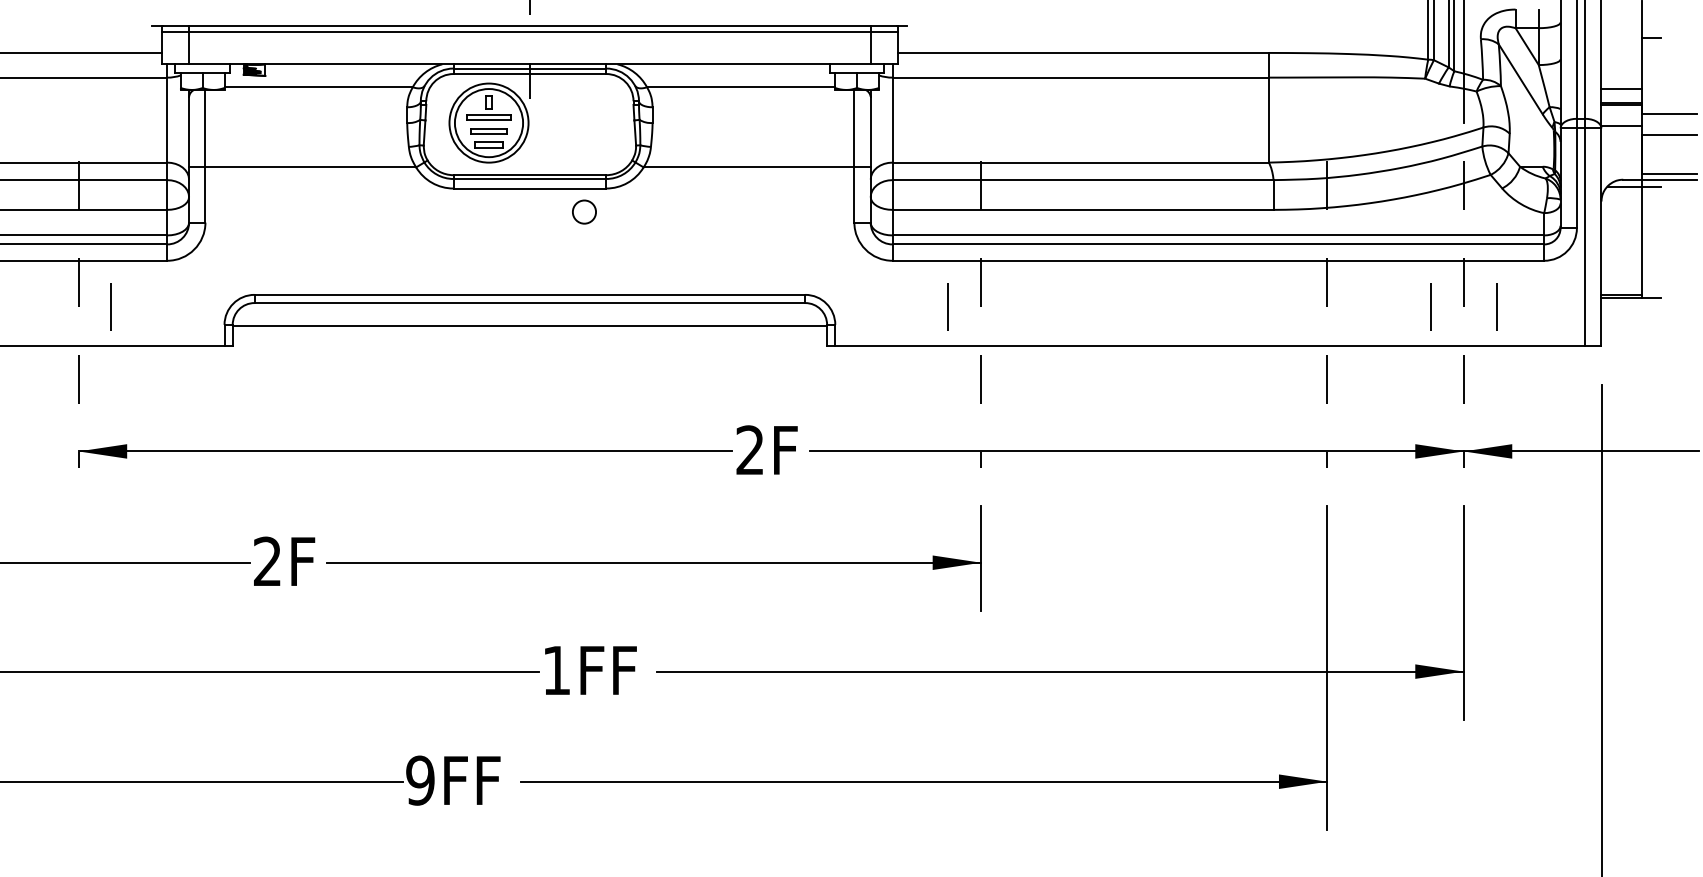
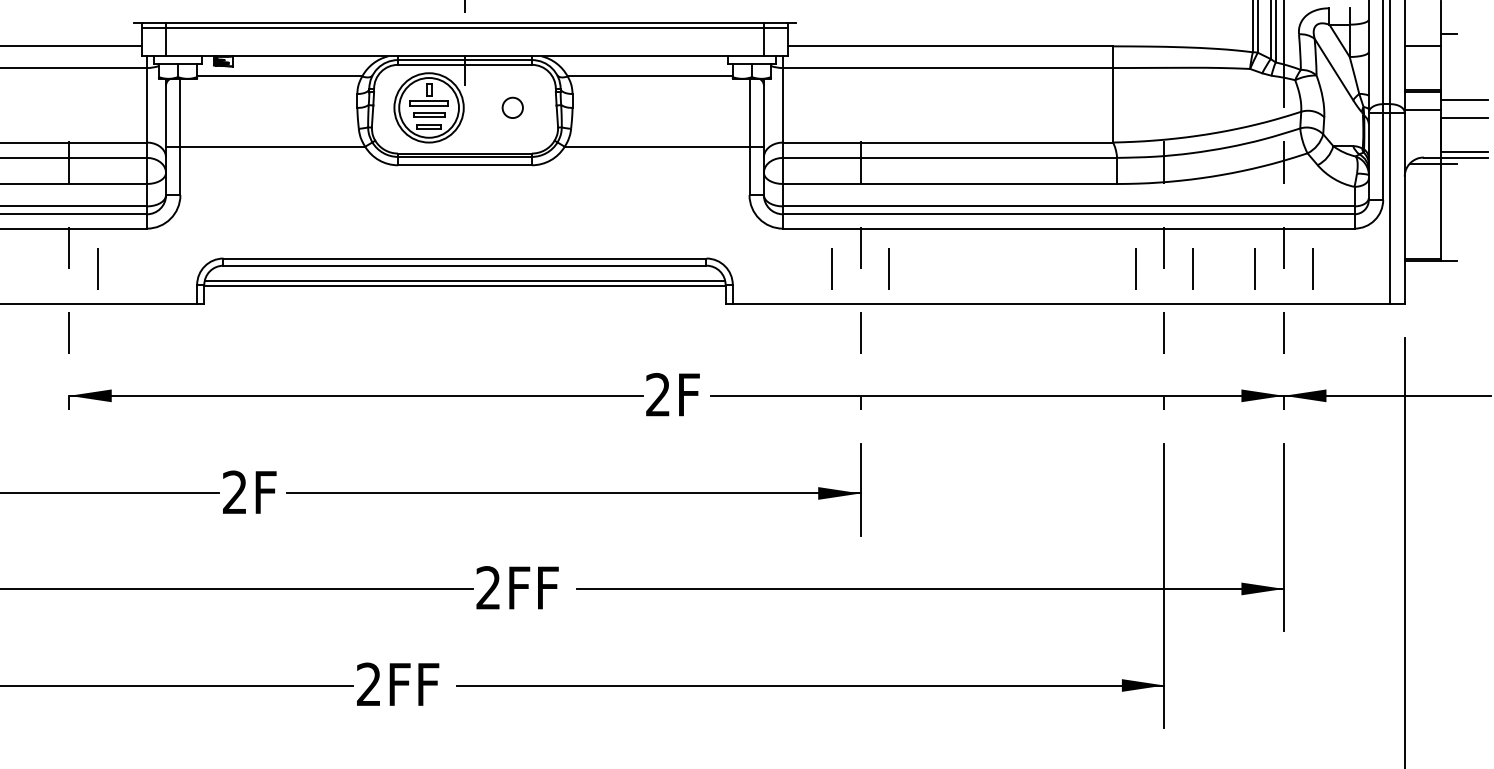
line: (1621, 89) -> (1422, 45), moved
circle: (584, 211) -> (512, 107), moved
line: (1013, 306) -> (889, 268), added
line: (1294, 306) -> (1135, 268), added
line: (1359, 306) -> (1192, 268), added
line: (529, 320) -> (464, 281), added
text: (556, 669) -> (488, 587), 1FF -> 2FF
text: (420, 780) -> (369, 684), 9FF -> 2FF

